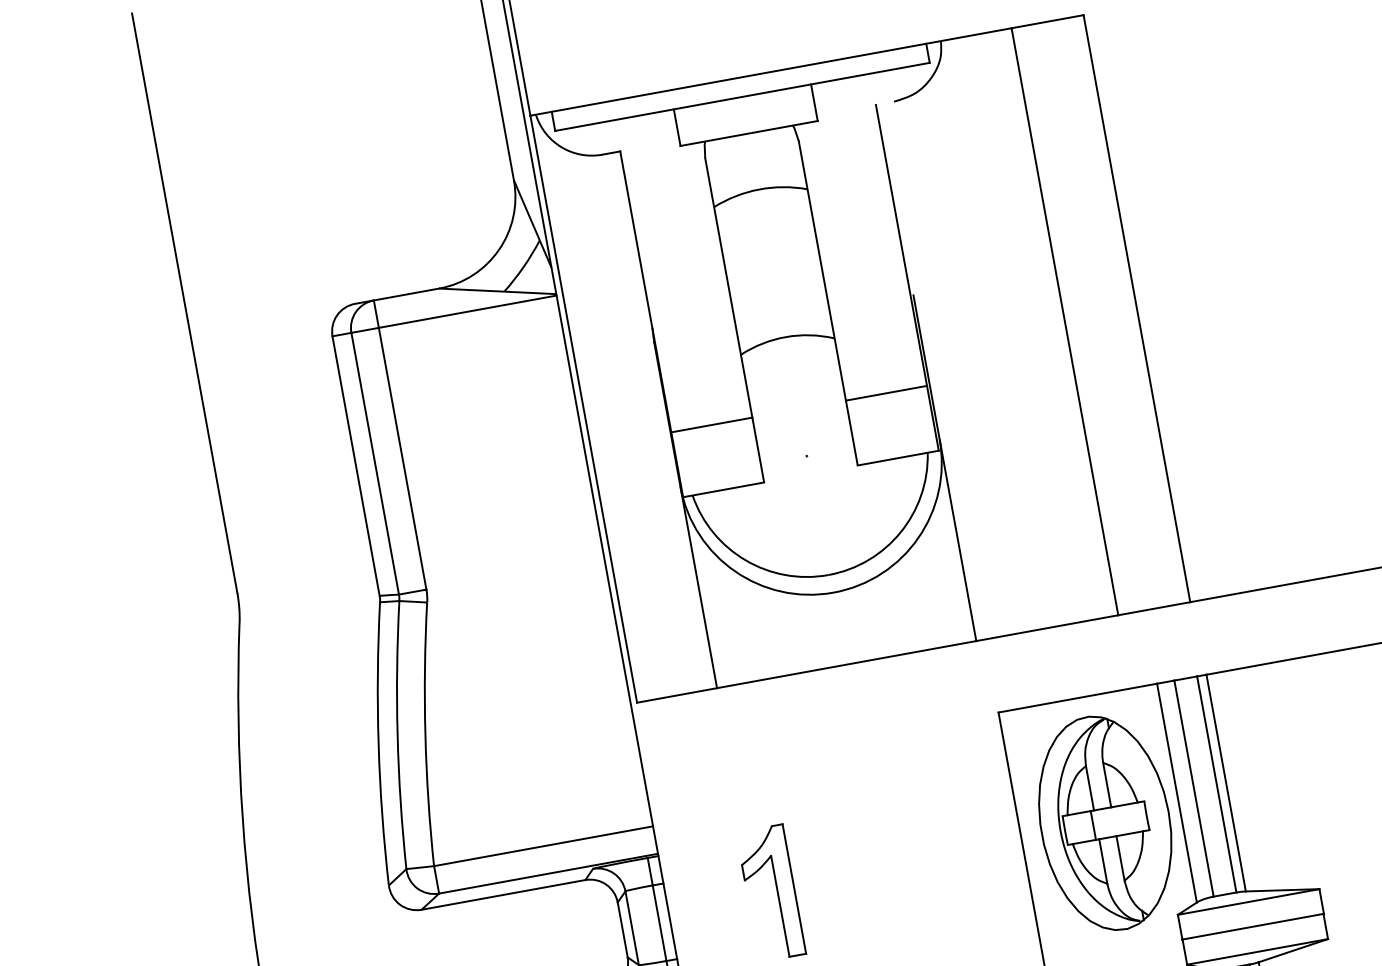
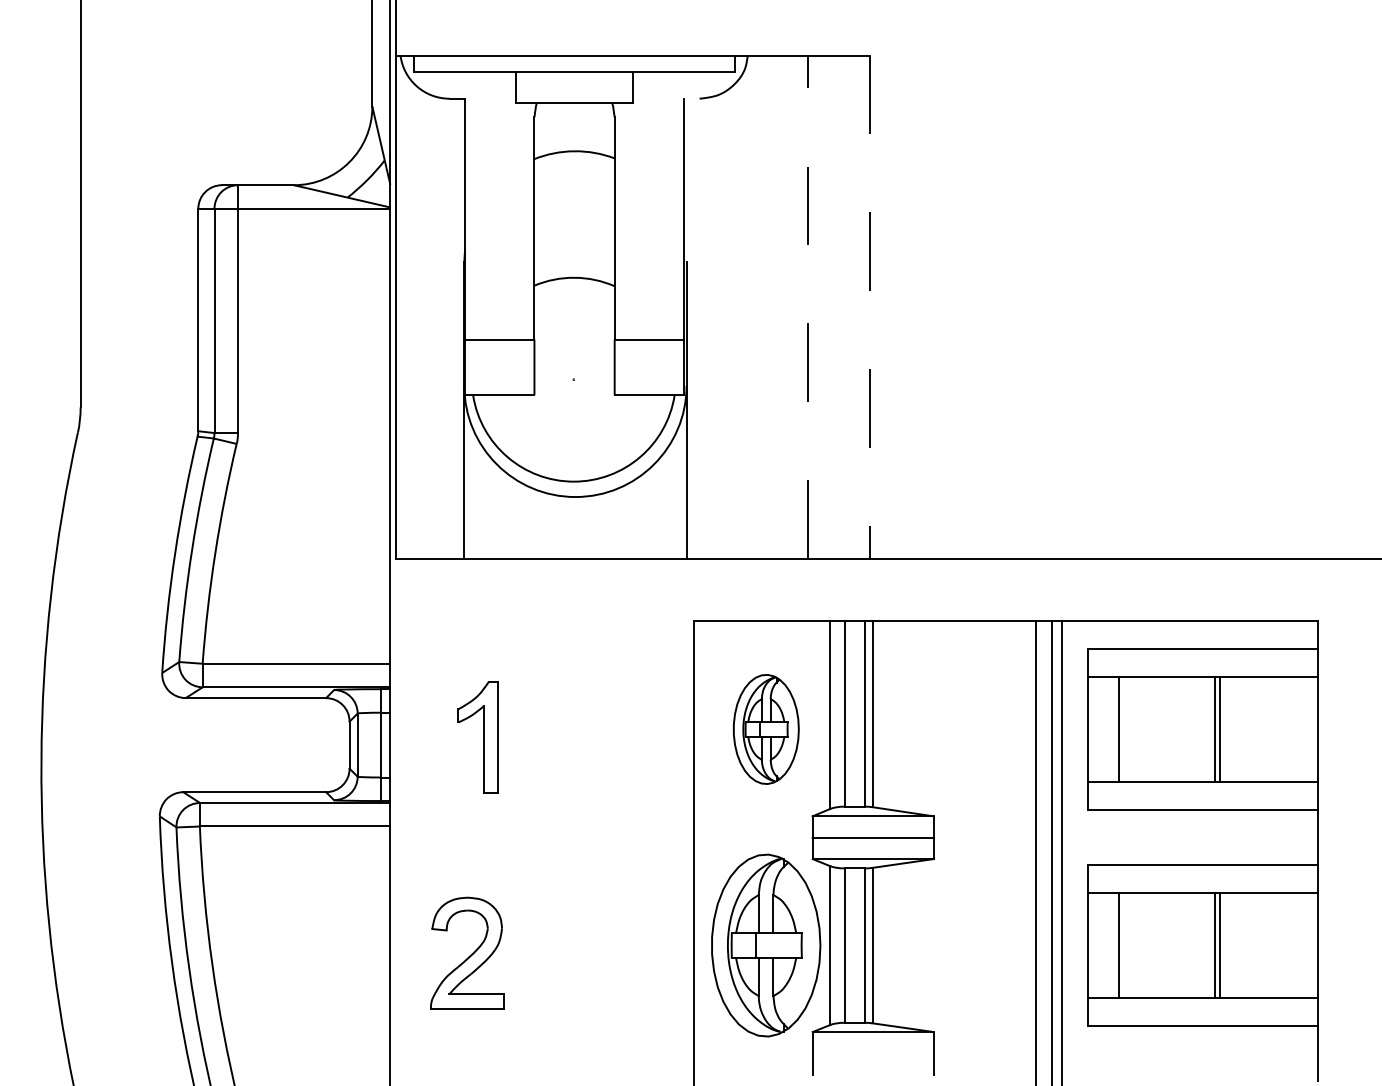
line: (1137, 309) -> (870, 307), solid -> dashed
line: (1065, 322) -> (808, 307), solid -> dashed
part: (1105, 823) -> (766, 729), size x0.6

